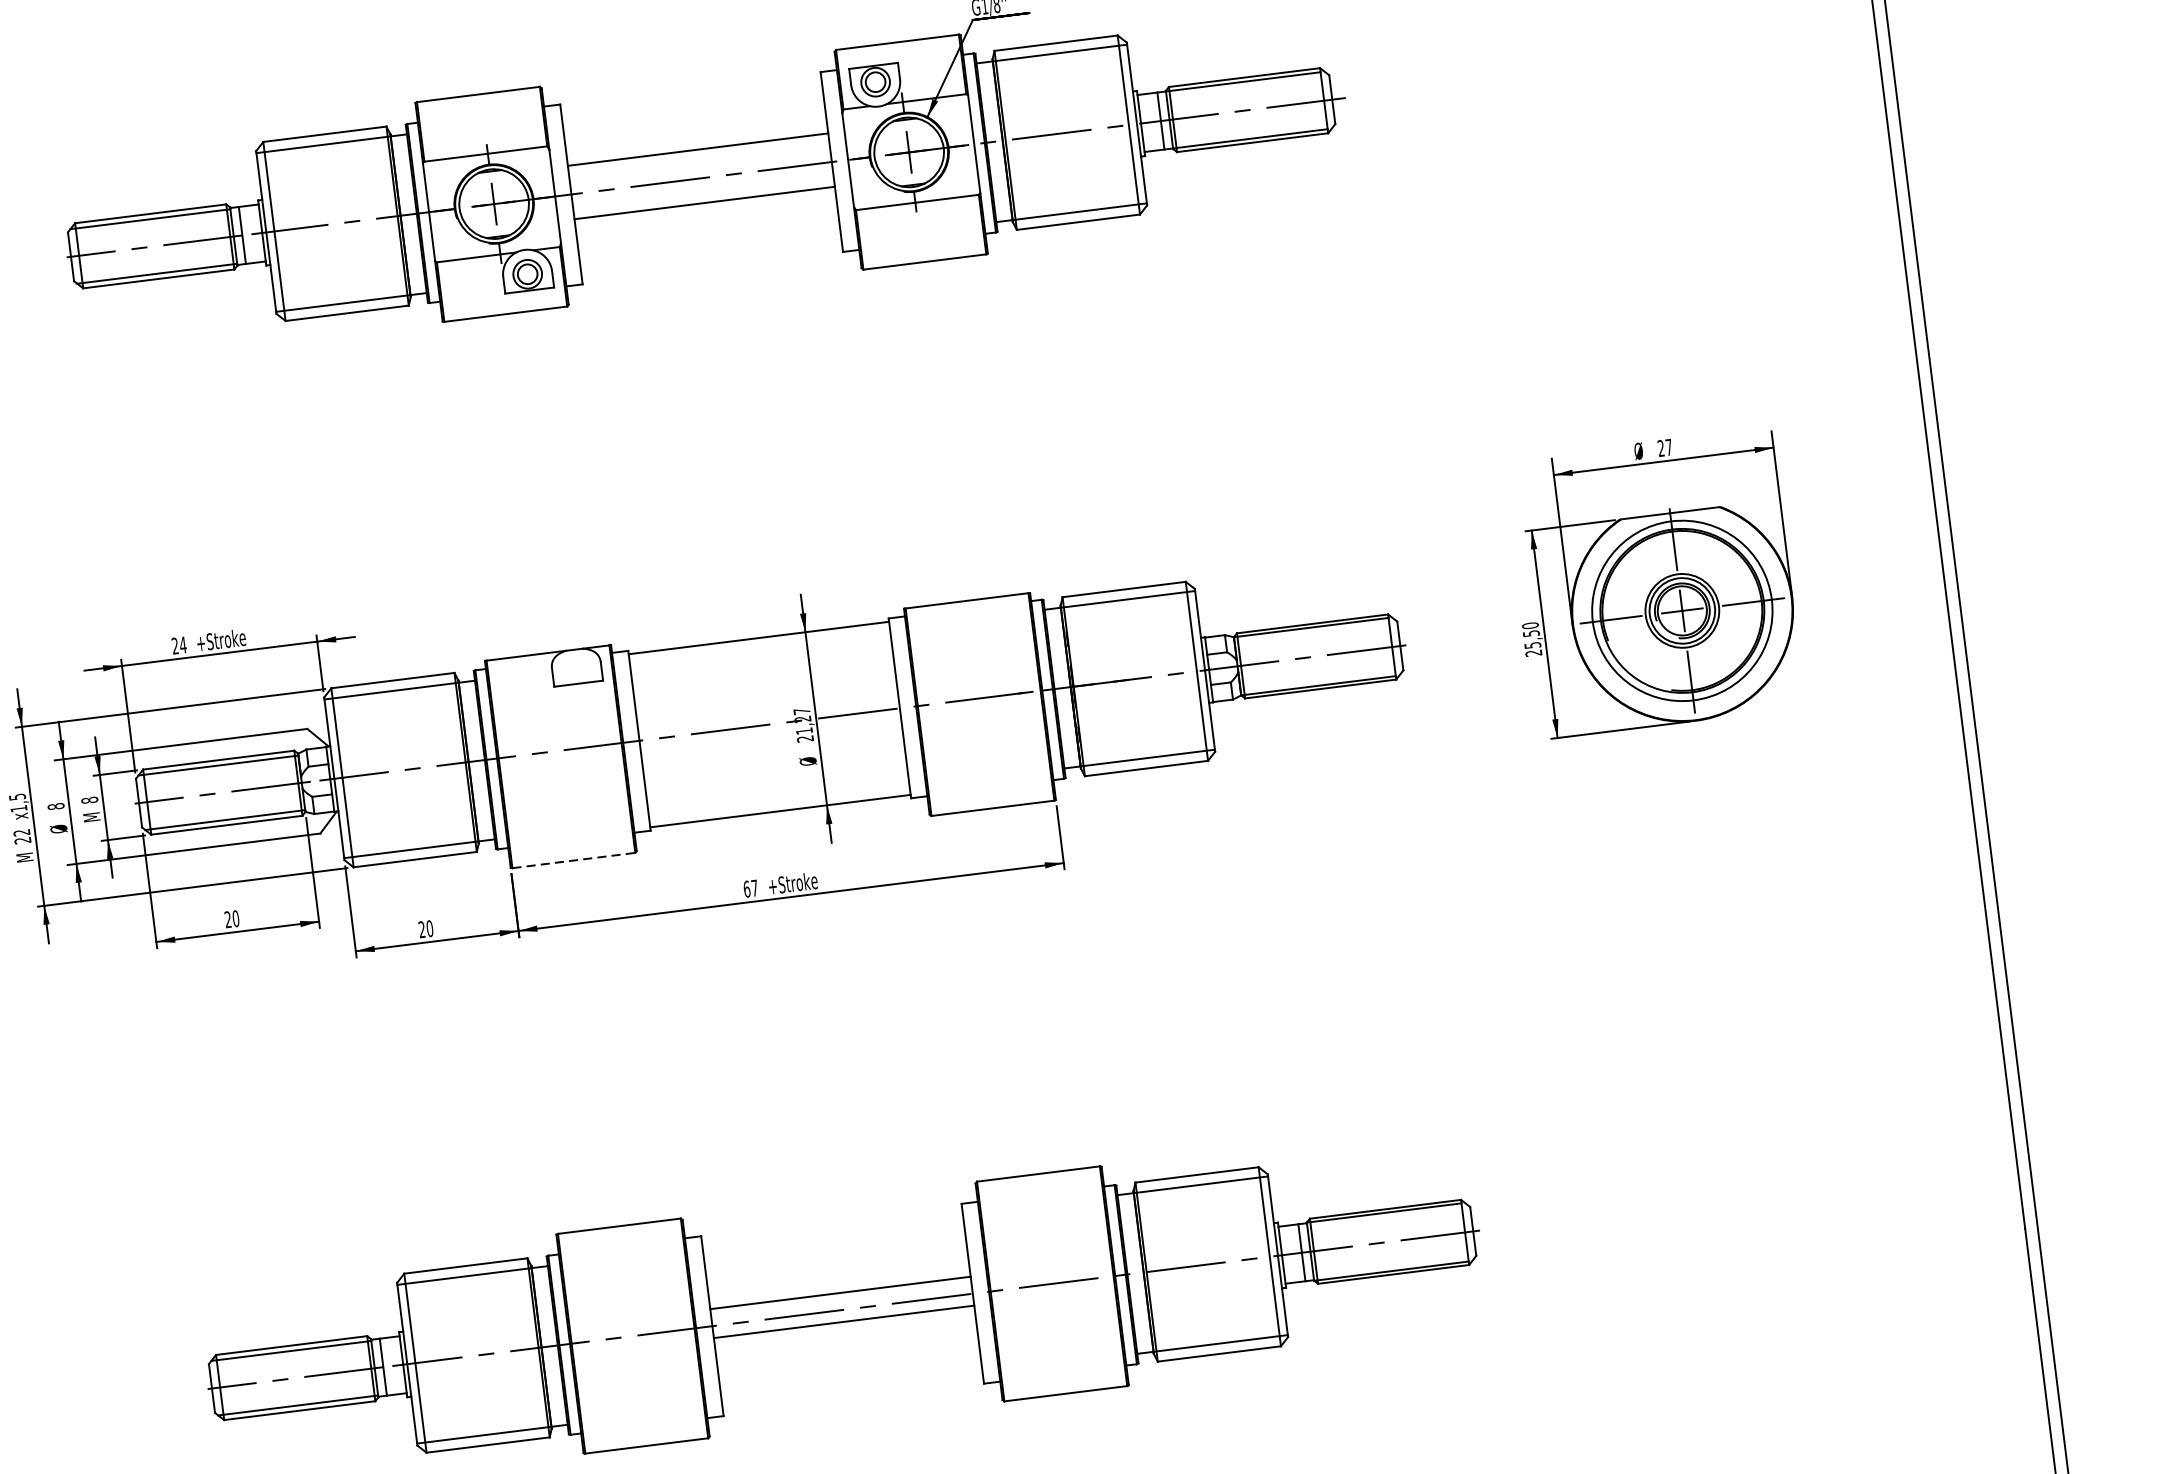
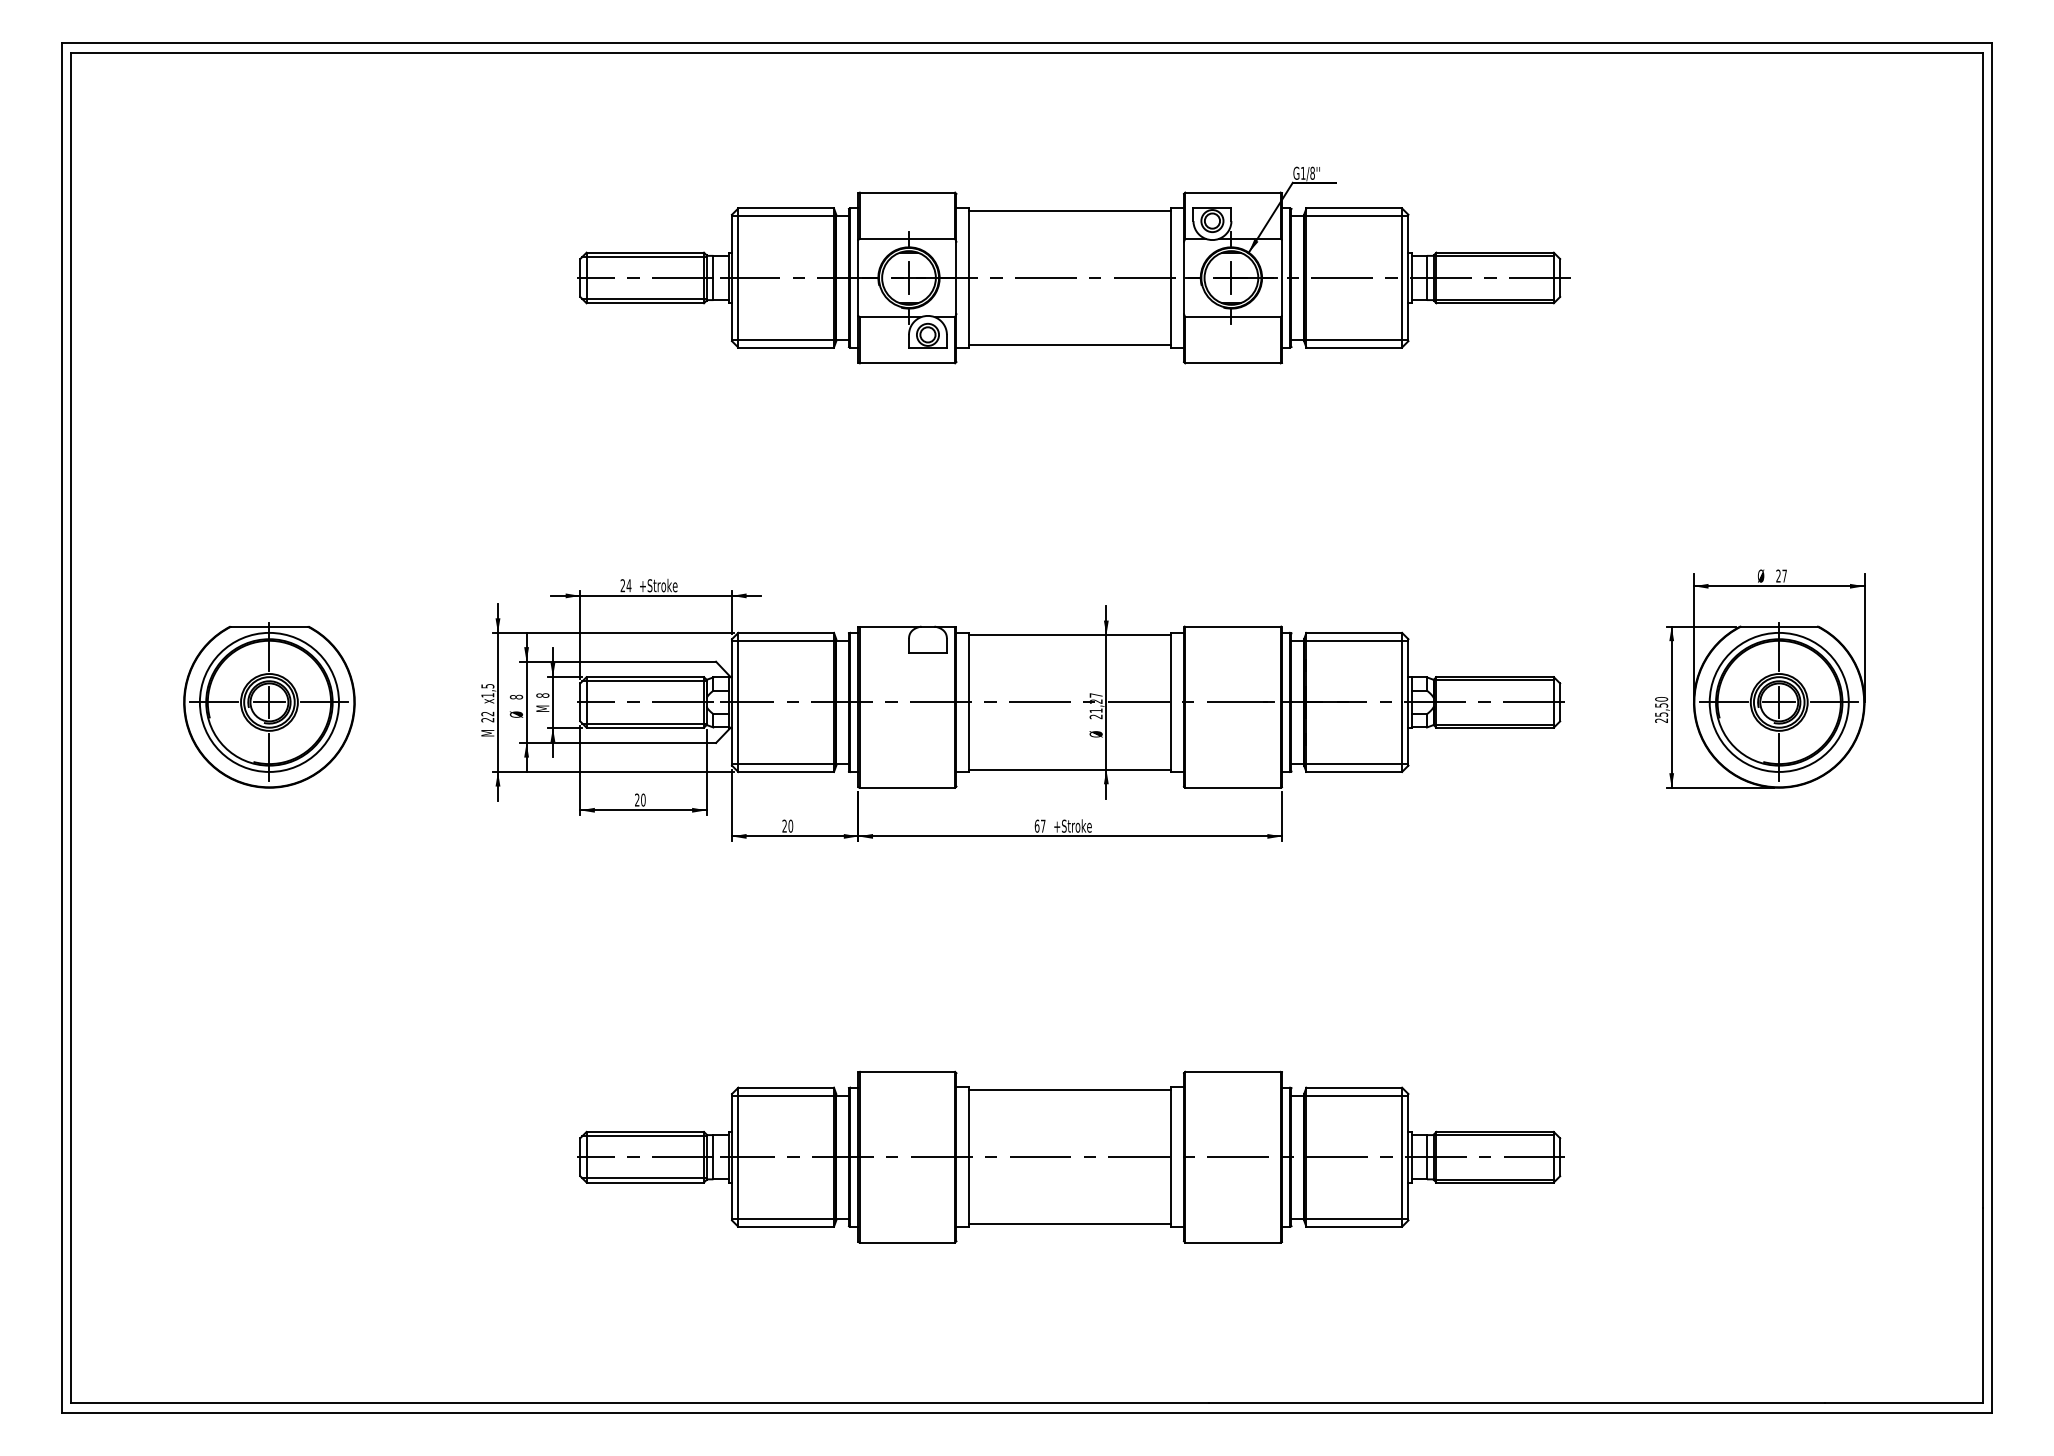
line: (698, 149) -> (1070, 210), moved
line: (705, 203) -> (1070, 345), moved
line: (573, 860) -> (907, 787), dashed -> solid
line: (840, 1293) -> (1070, 1090), moved
line: (844, 1321) -> (1070, 1224), moved

